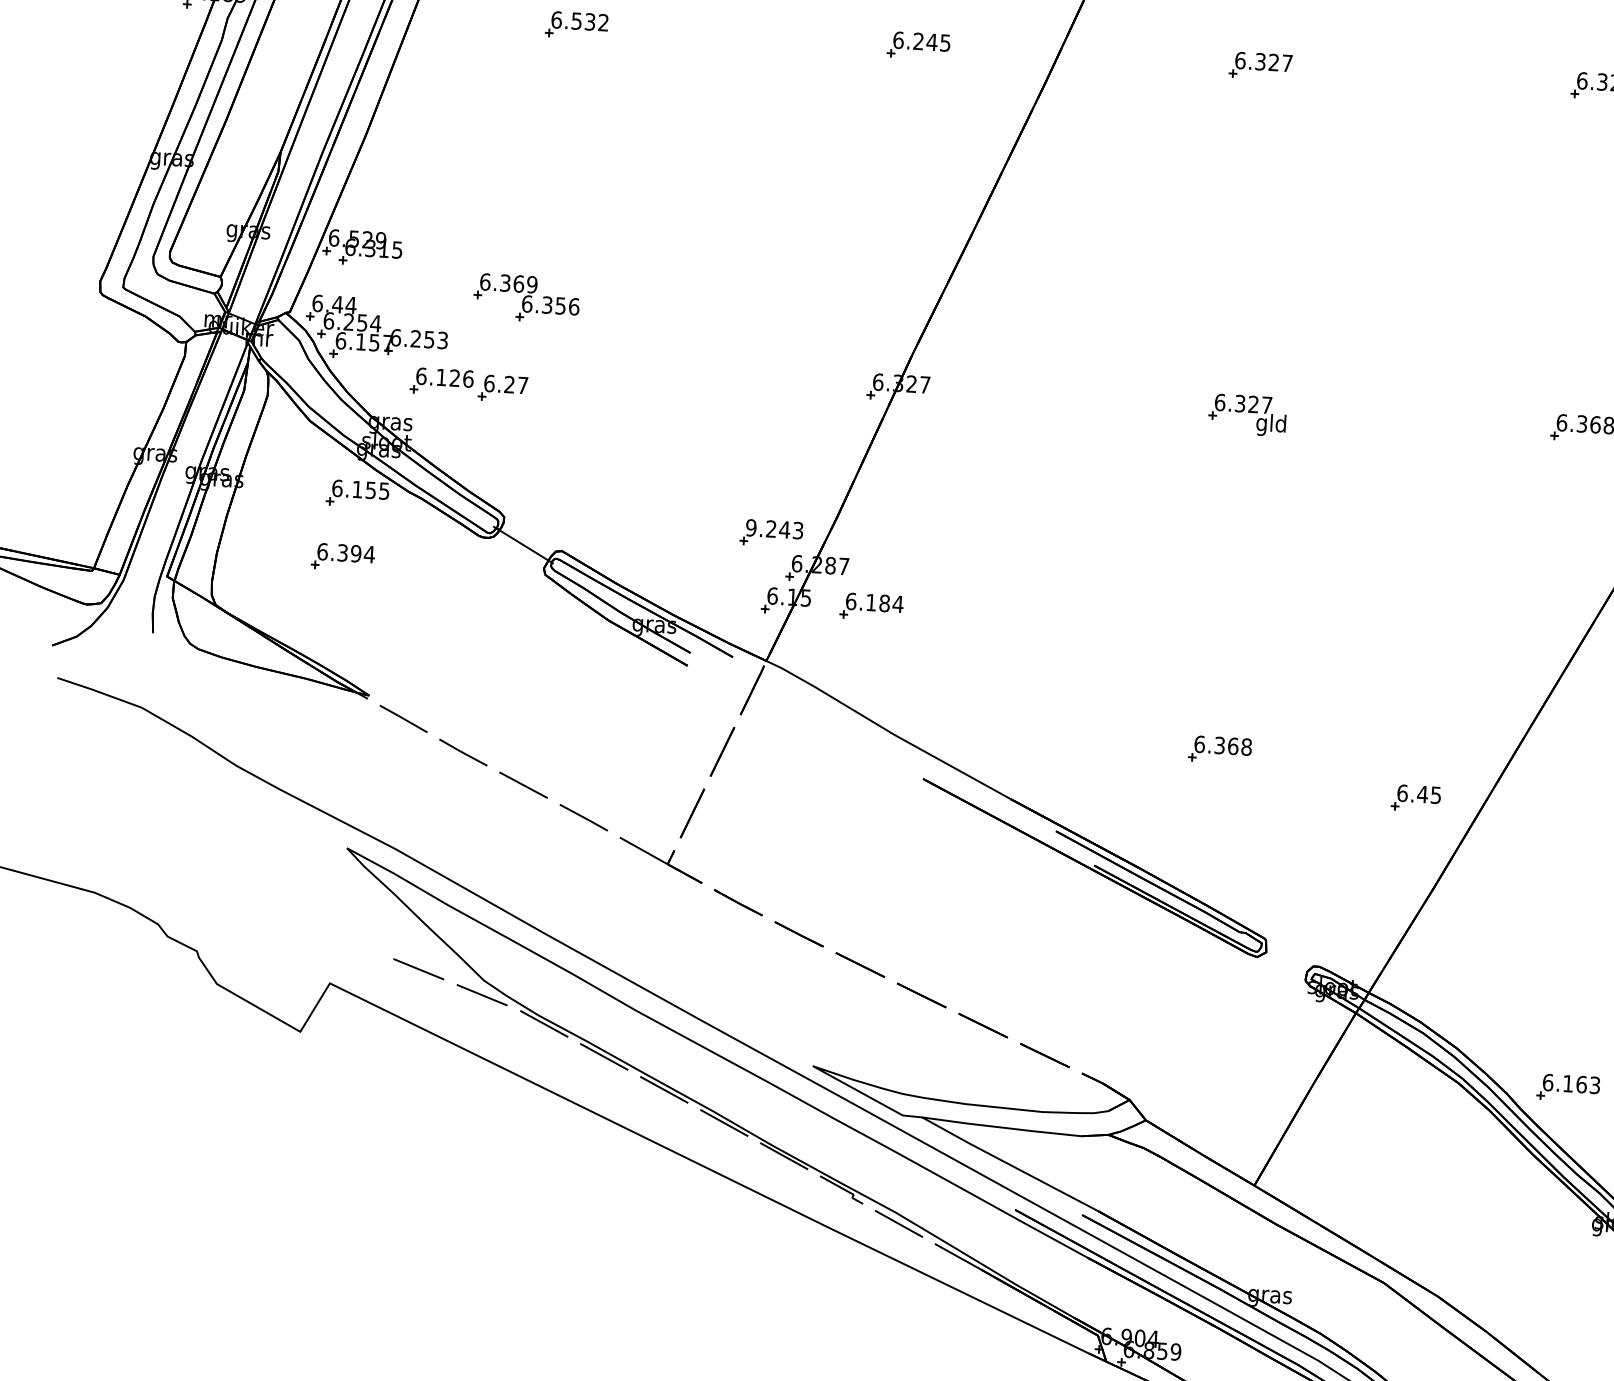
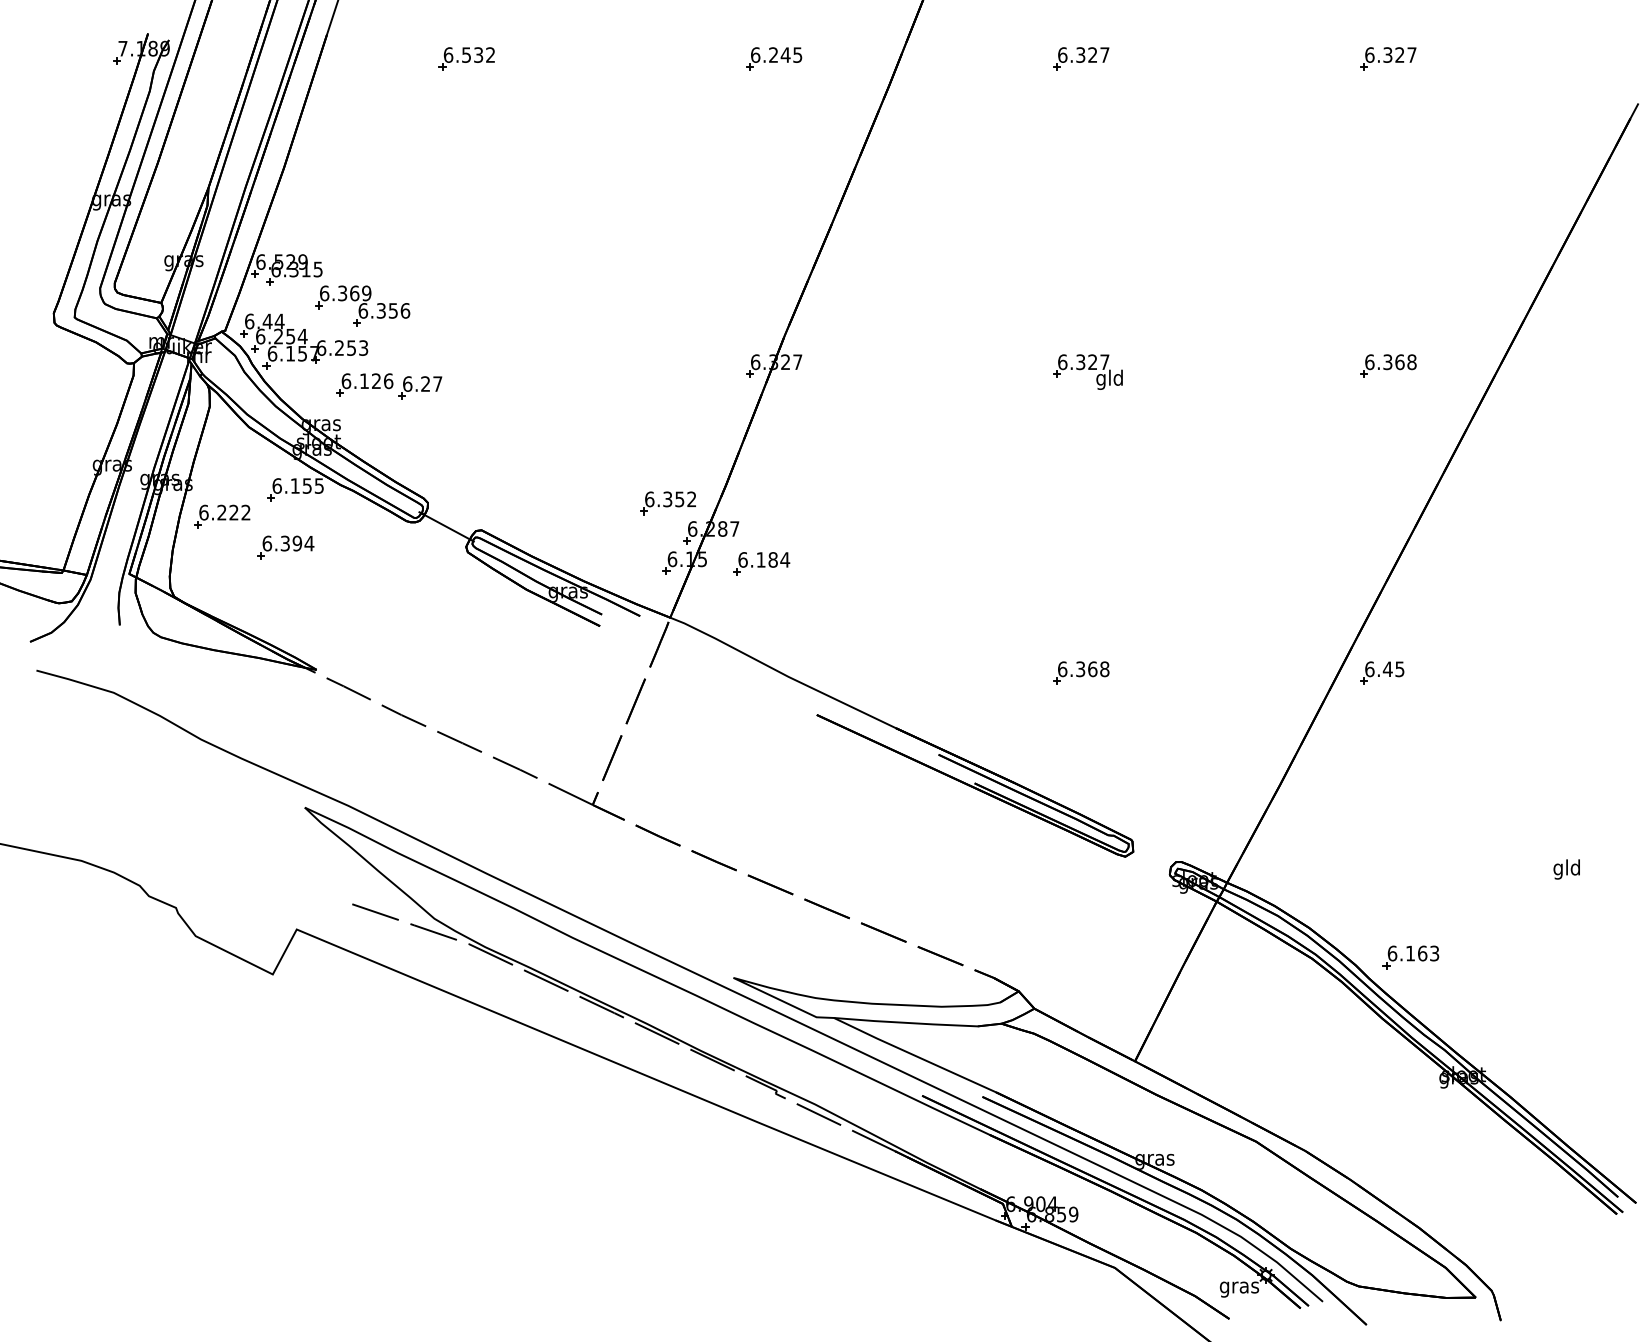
part: (526, 297) -> (362, 305), moved
part: (274, 518) -> (222, 516), added
text: (774, 529) -> (670, 499), 9.243 -> 6.352
part: (1416, 797) -> (1382, 672), moved

